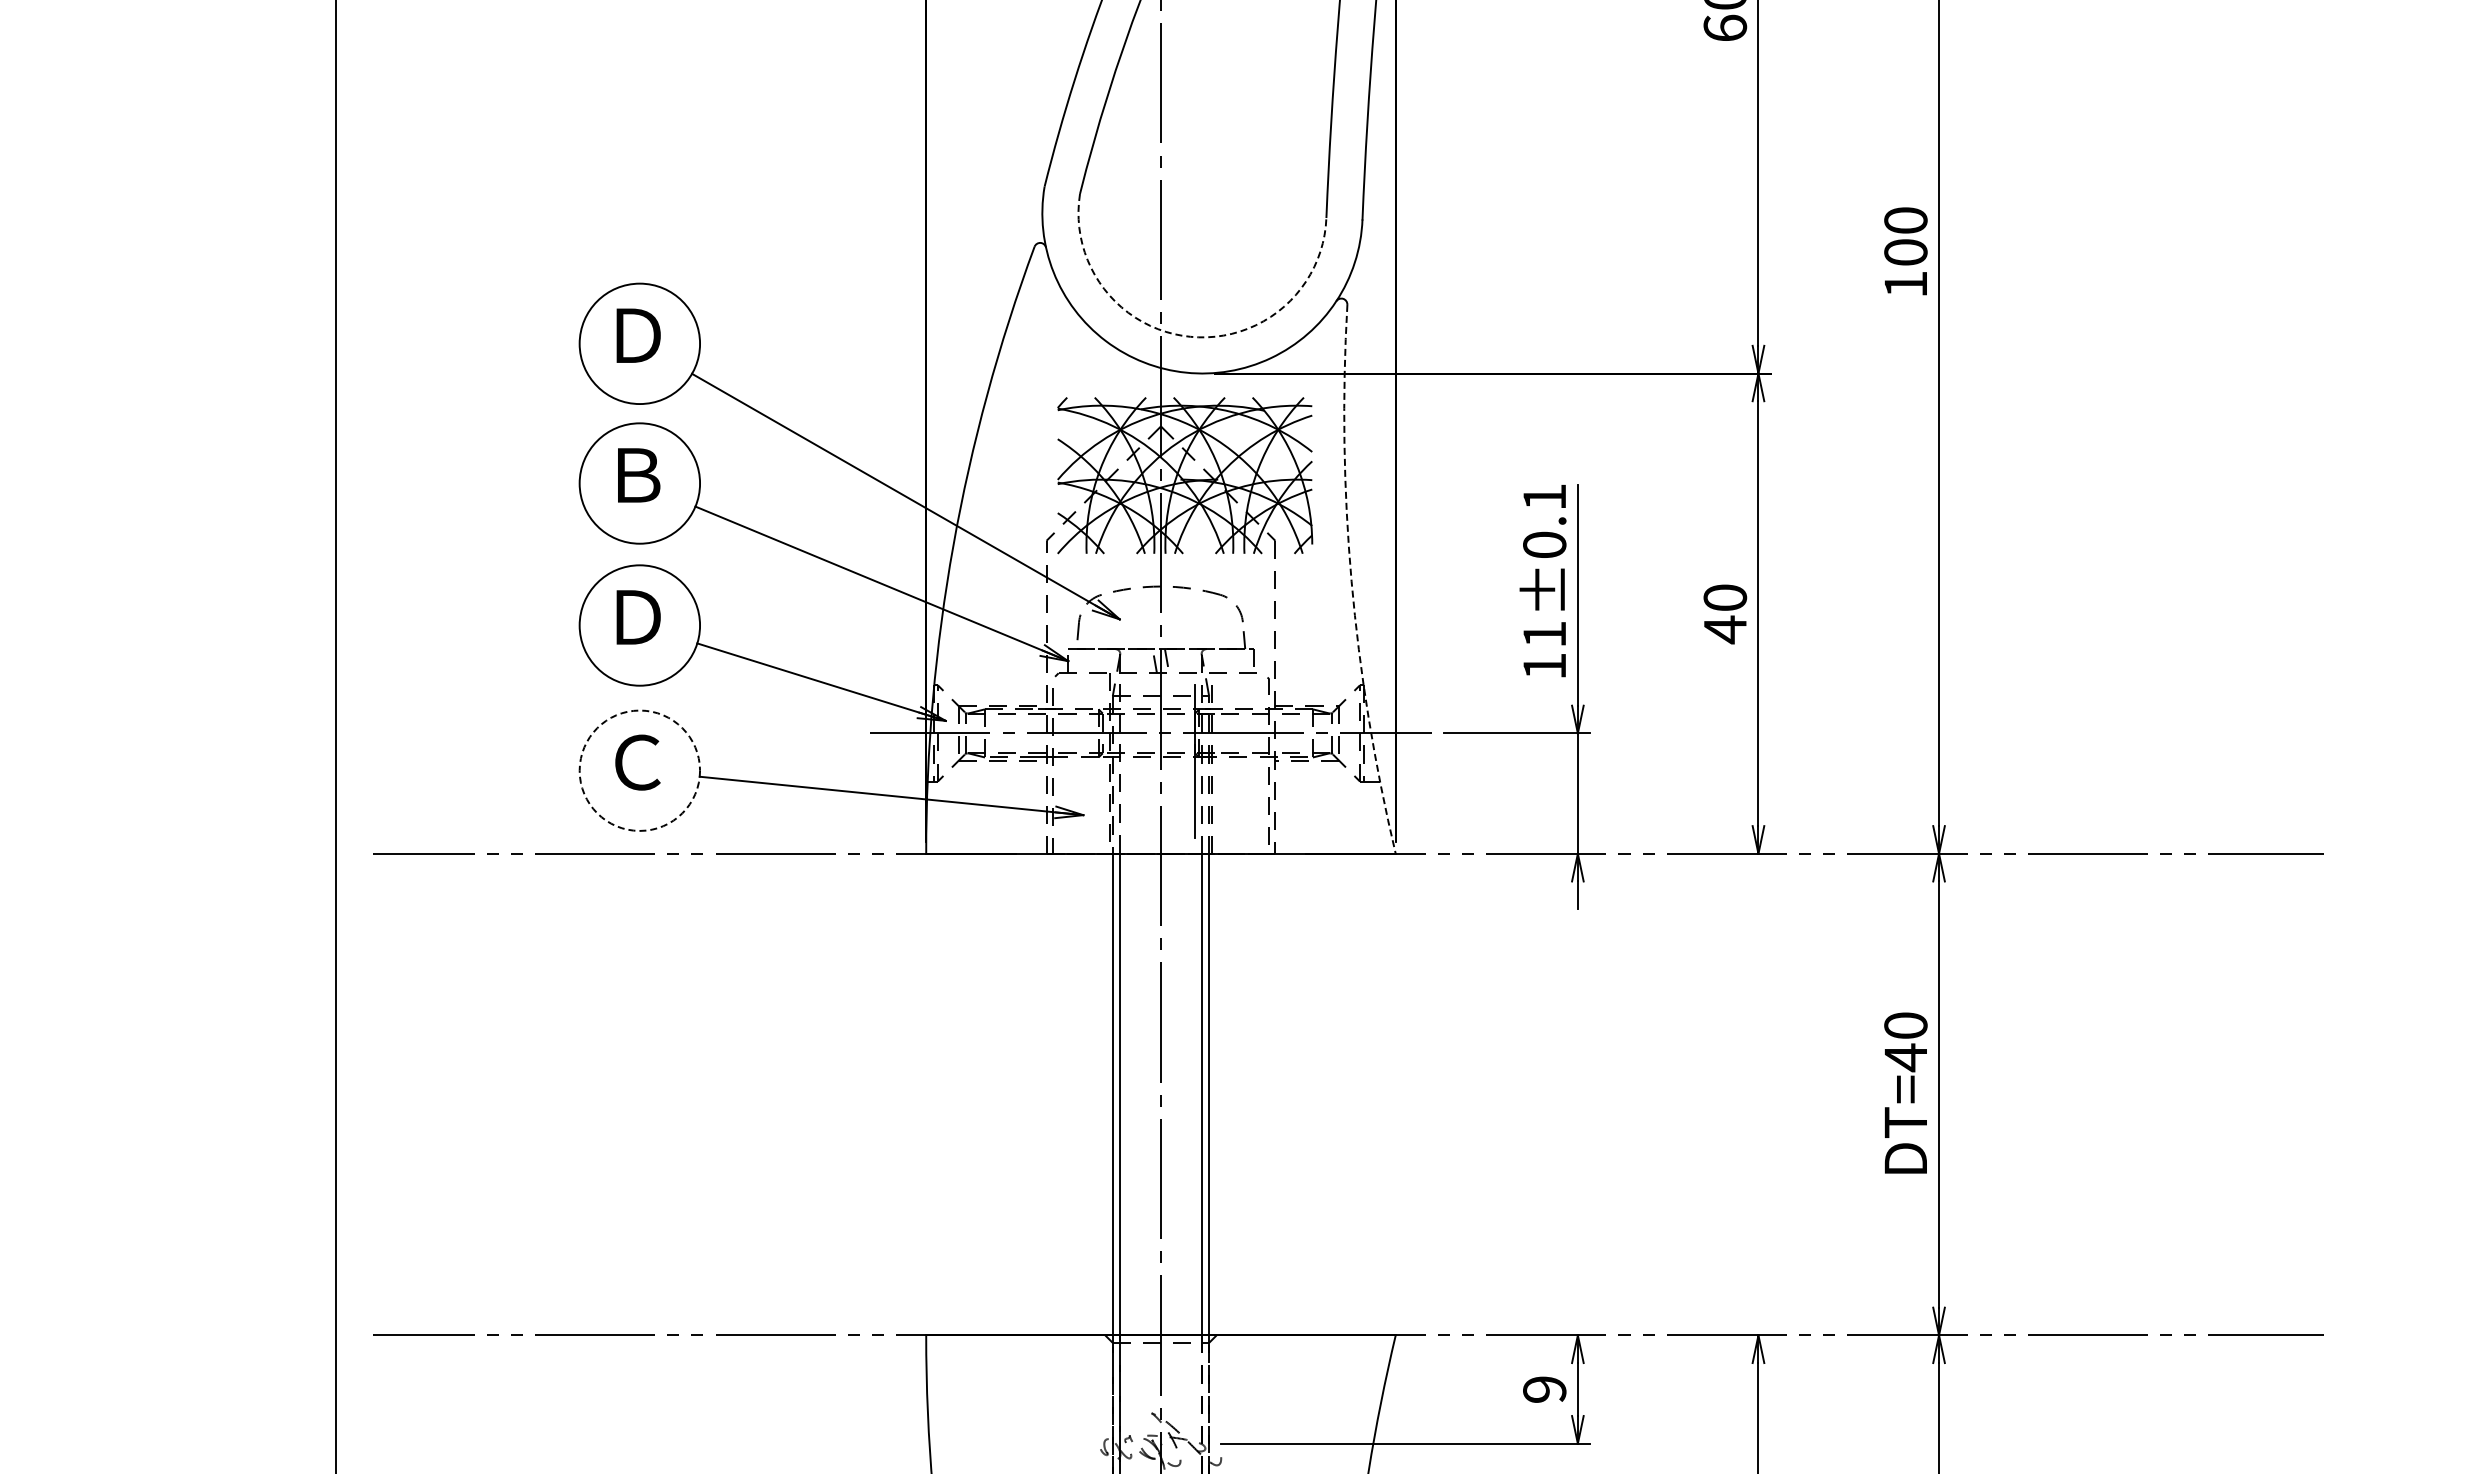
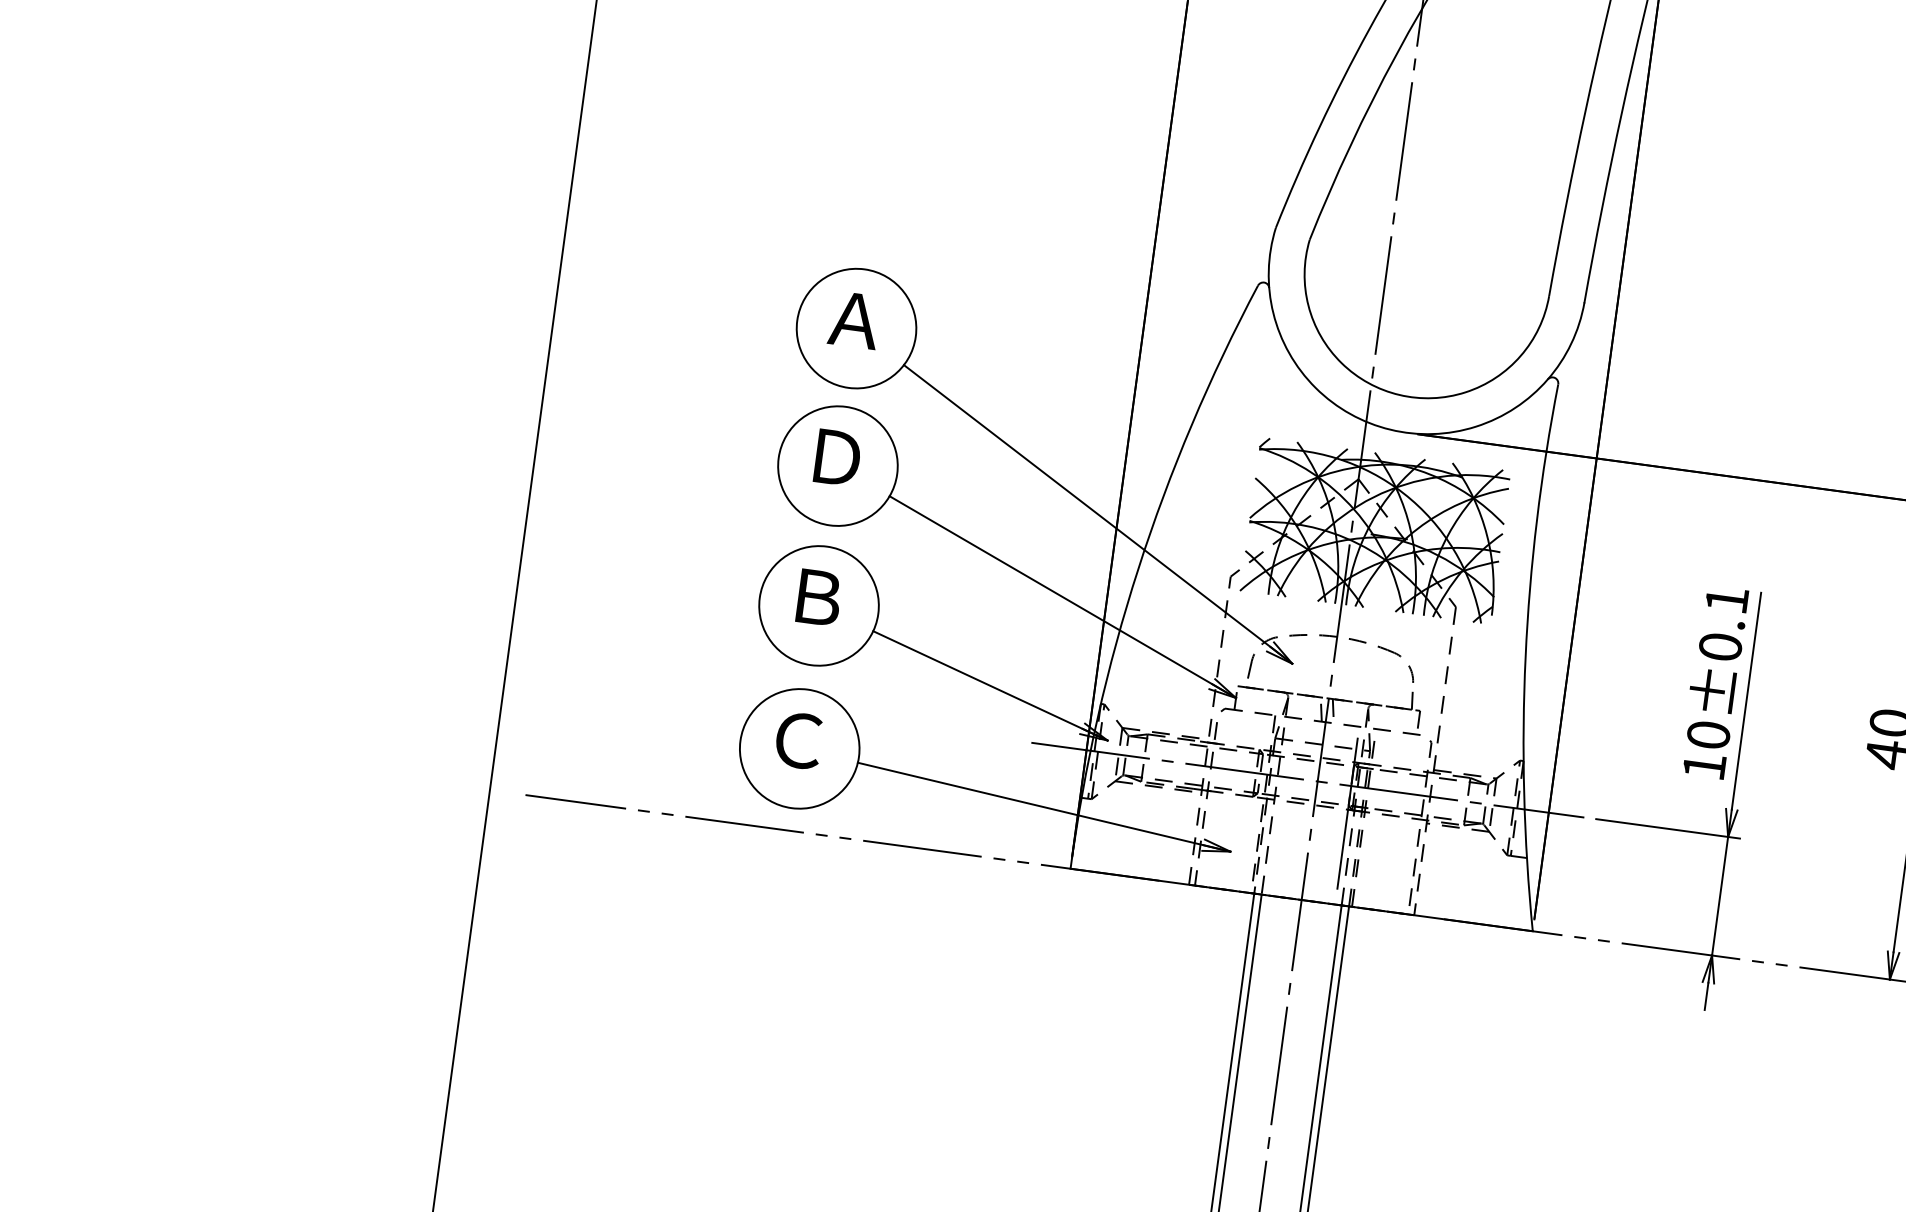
text: (636, 335) -> (854, 319), Ｄ -> Ａ
arc: (1190, 336) -> (1399, 394), dashed -> solid
text: (638, 475) -> (837, 458), Ｂ -> Ｄ
arc: (1351, 581) -> (1525, 657), dashed -> solid
text: (638, 617) -> (818, 597), Ｄ -> Ｂ
text: (1544, 634) -> (1708, 735), 11±0.1 -> 10±0.1
circle: (639, 770) -> (799, 748), dashed -> solid

